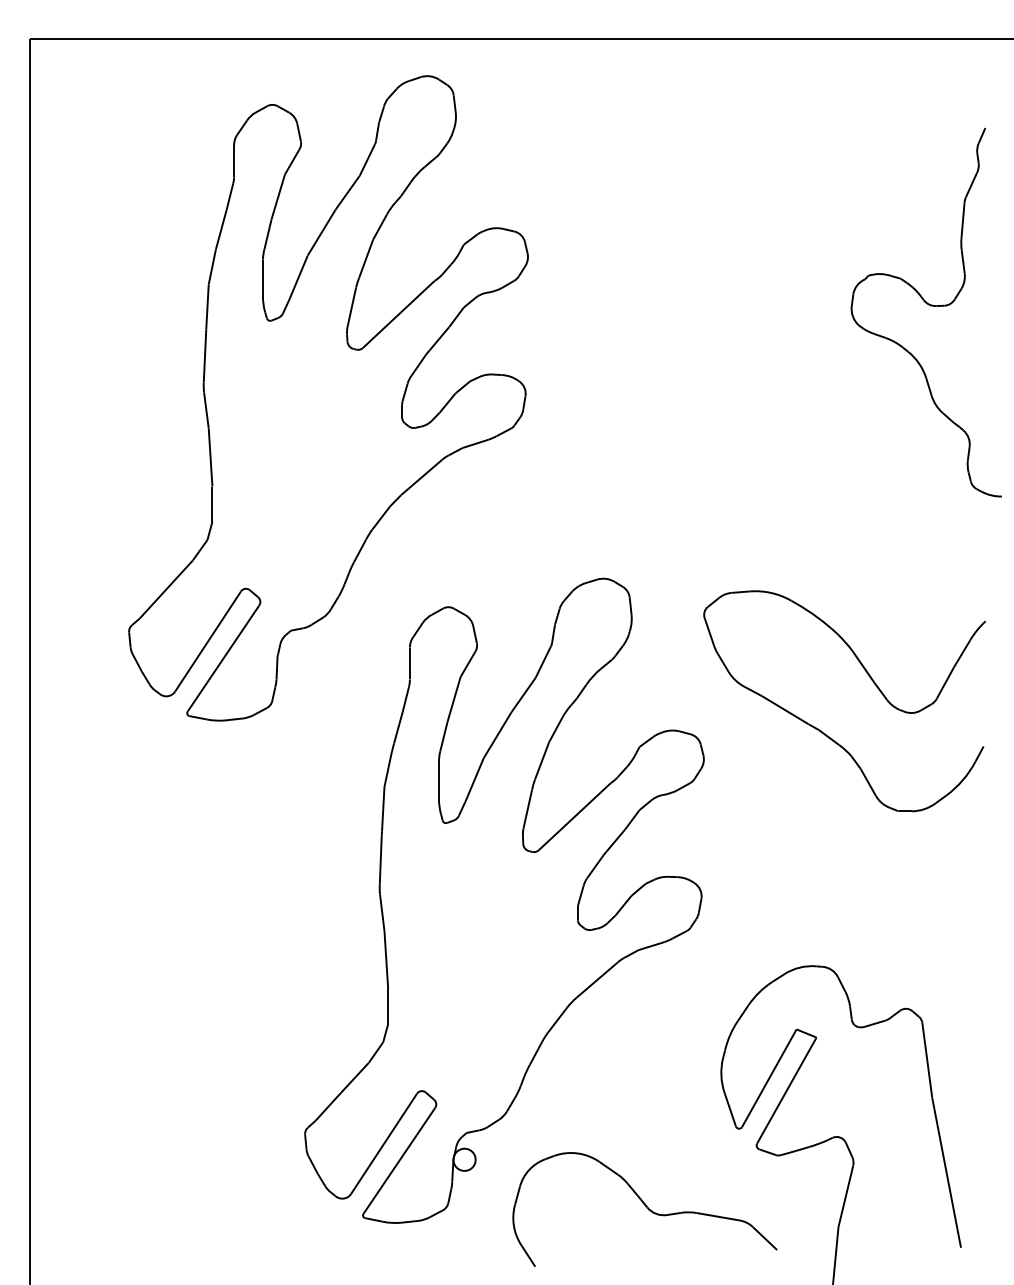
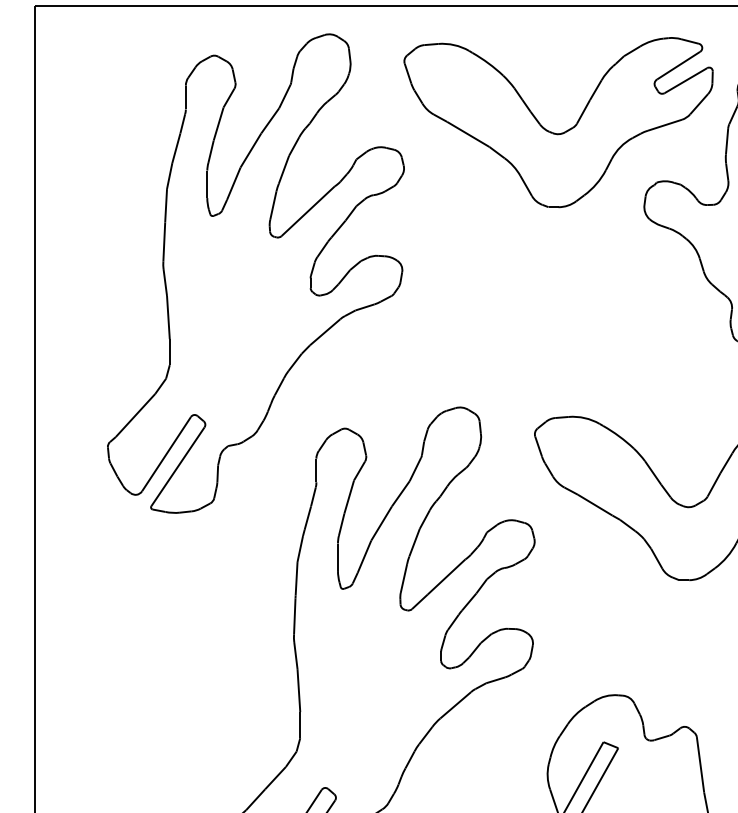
part: (735, 209) -> (558, 133), added

